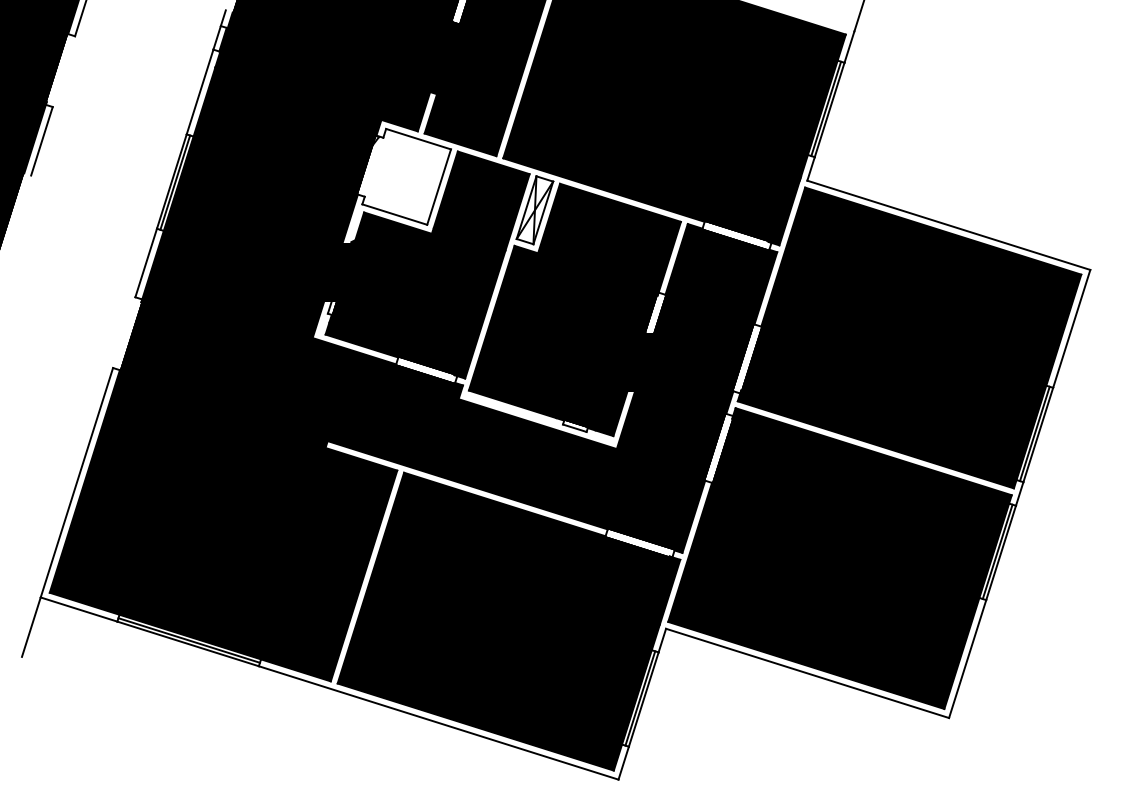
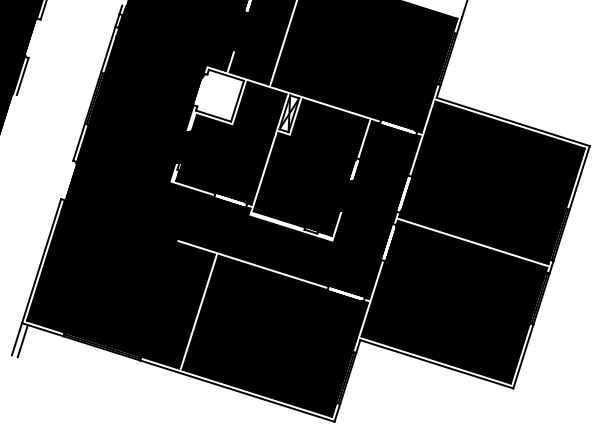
line: (41, 631) -> (22, 341), added

